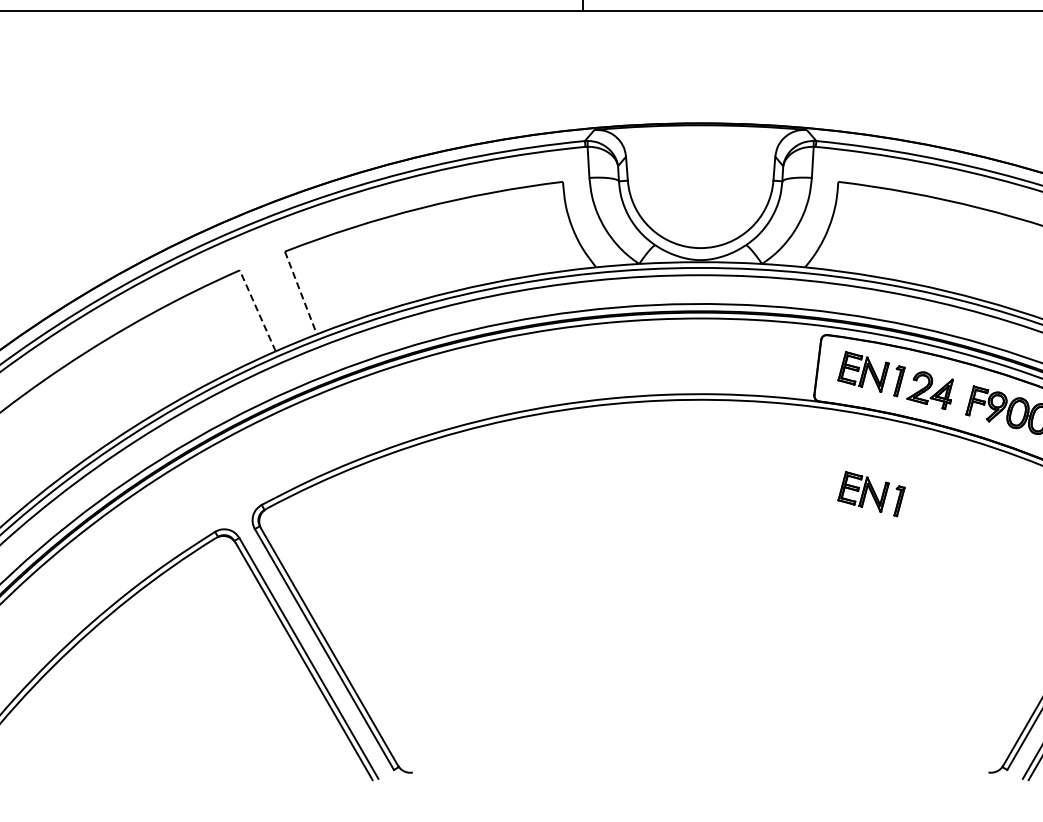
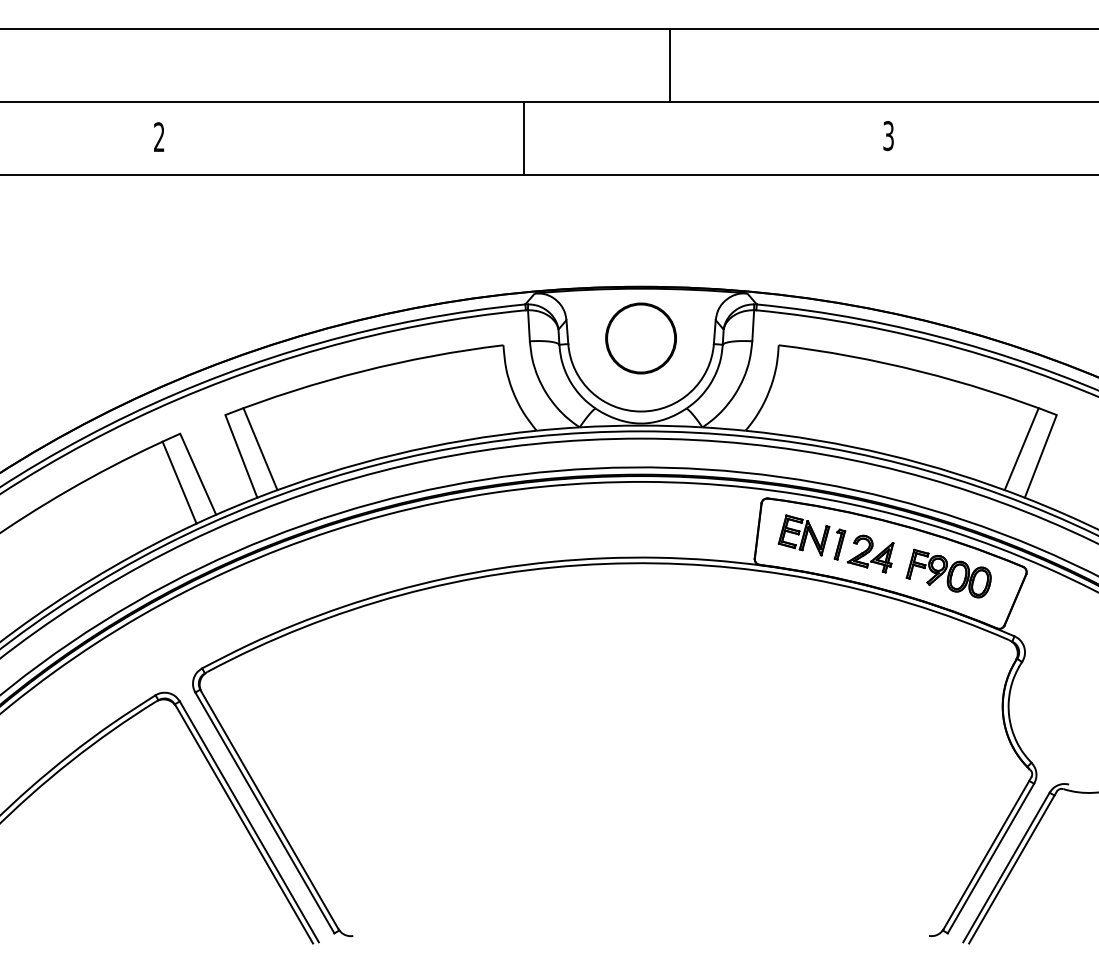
circle: (700, 175) -> (640, 338), added
line: (320, 286) -> (260, 449), added
line: (301, 293) -> (241, 456), dashed -> solid
line: (258, 310) -> (198, 473), dashed -> solid
line: (239, 319) -> (179, 482), added
part: (871, 494) -> (811, 657), removed

